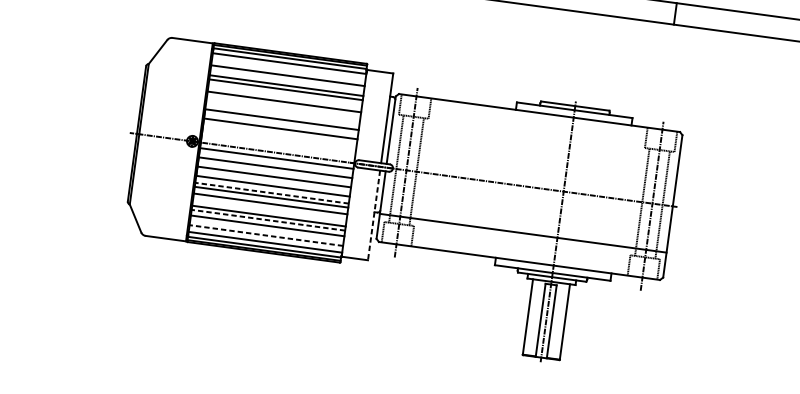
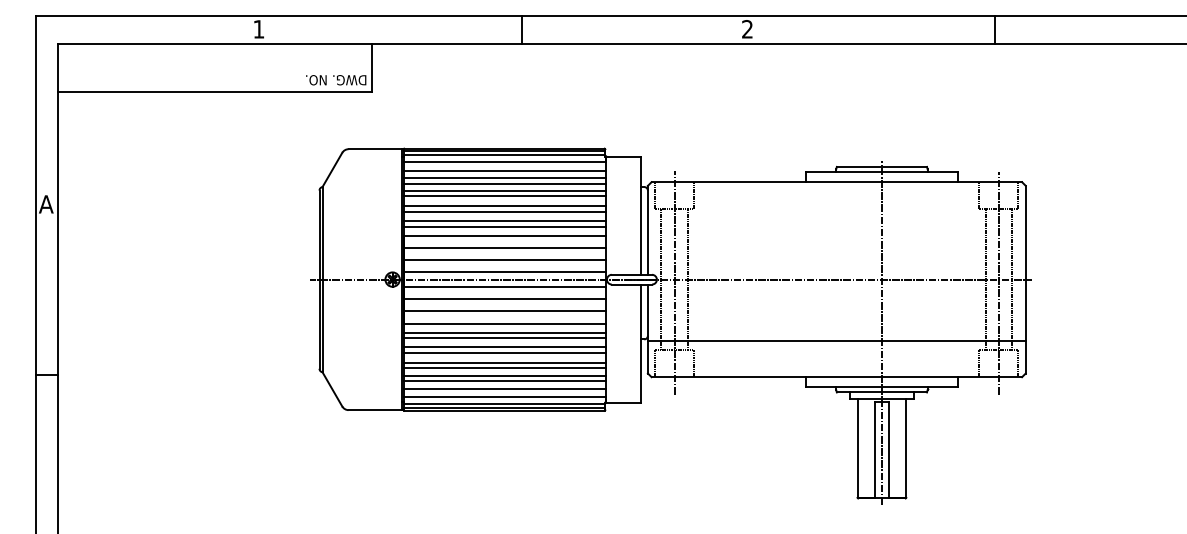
line: (288, 70) -> (504, 170), added
line: (287, 79) -> (504, 183), added
line: (284, 97) -> (504, 206), added
line: (283, 108) -> (504, 221), added
line: (282, 112) -> (504, 226), added
line: (279, 138) -> (504, 260), added
line: (278, 147) -> (504, 272), added
line: (271, 193) -> (504, 332), dashed -> solid
line: (269, 208) -> (504, 352), added
line: (373, 216) -> (640, 344), dashed -> solid
line: (268, 220) -> (504, 368), dashed -> solid
line: (266, 230) -> (504, 381), added
line: (266, 235) -> (504, 388), dashed -> solid

